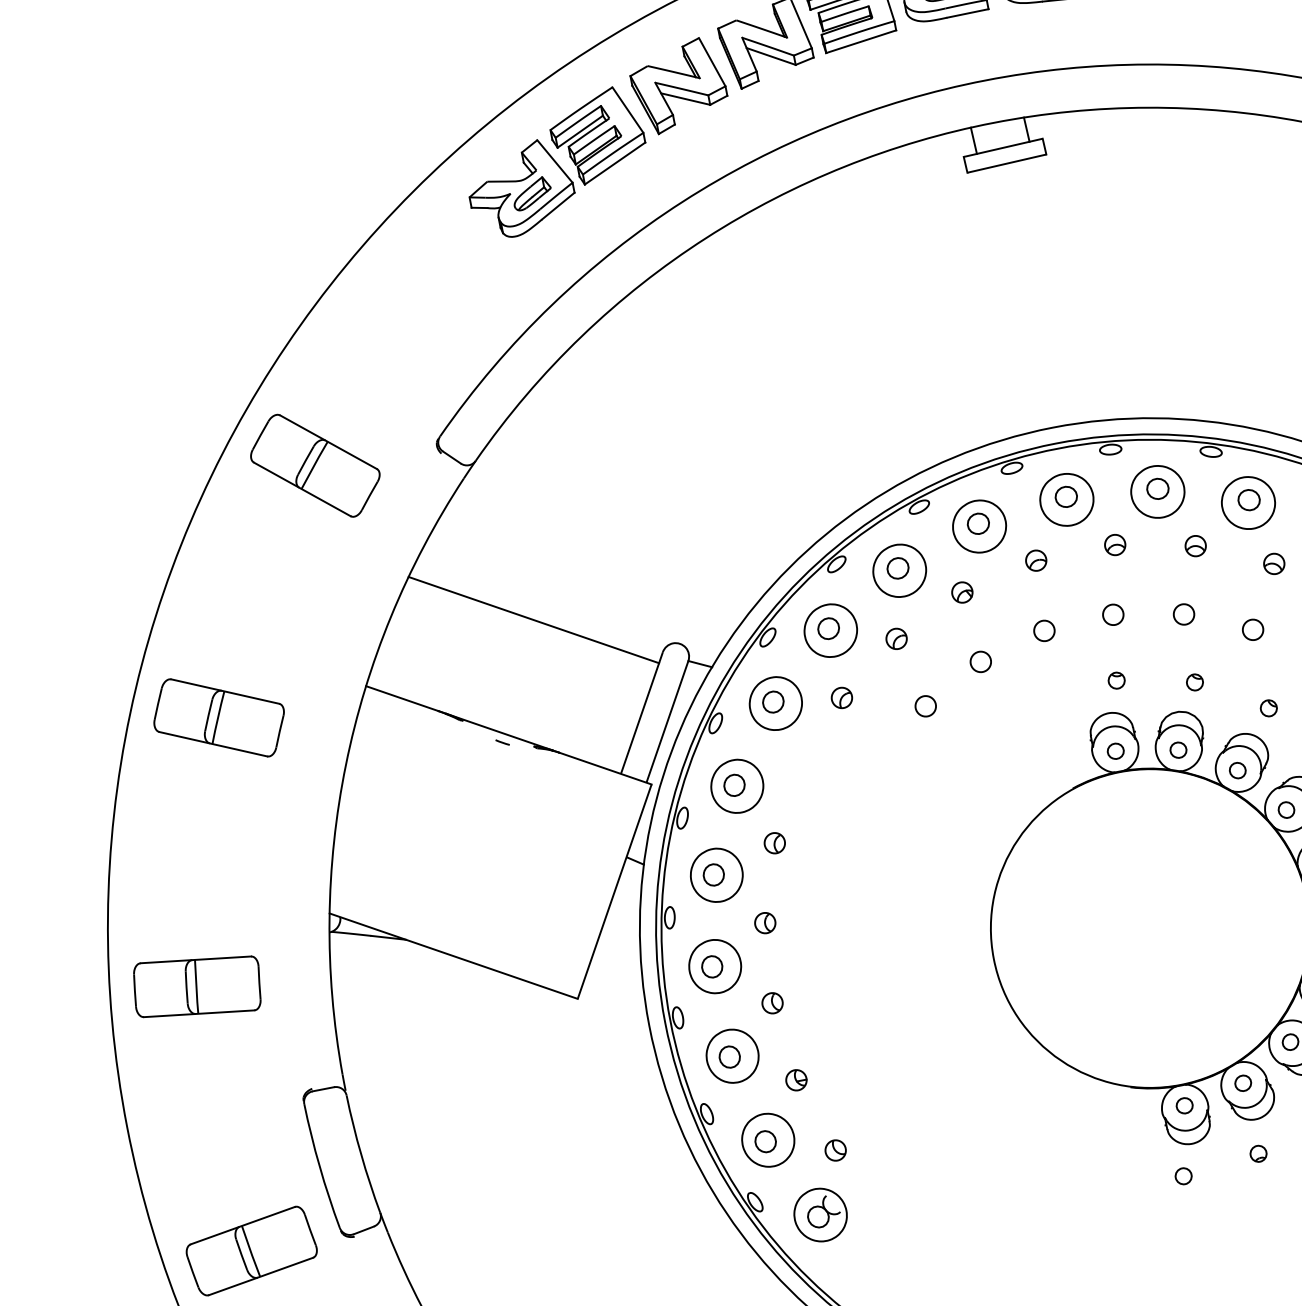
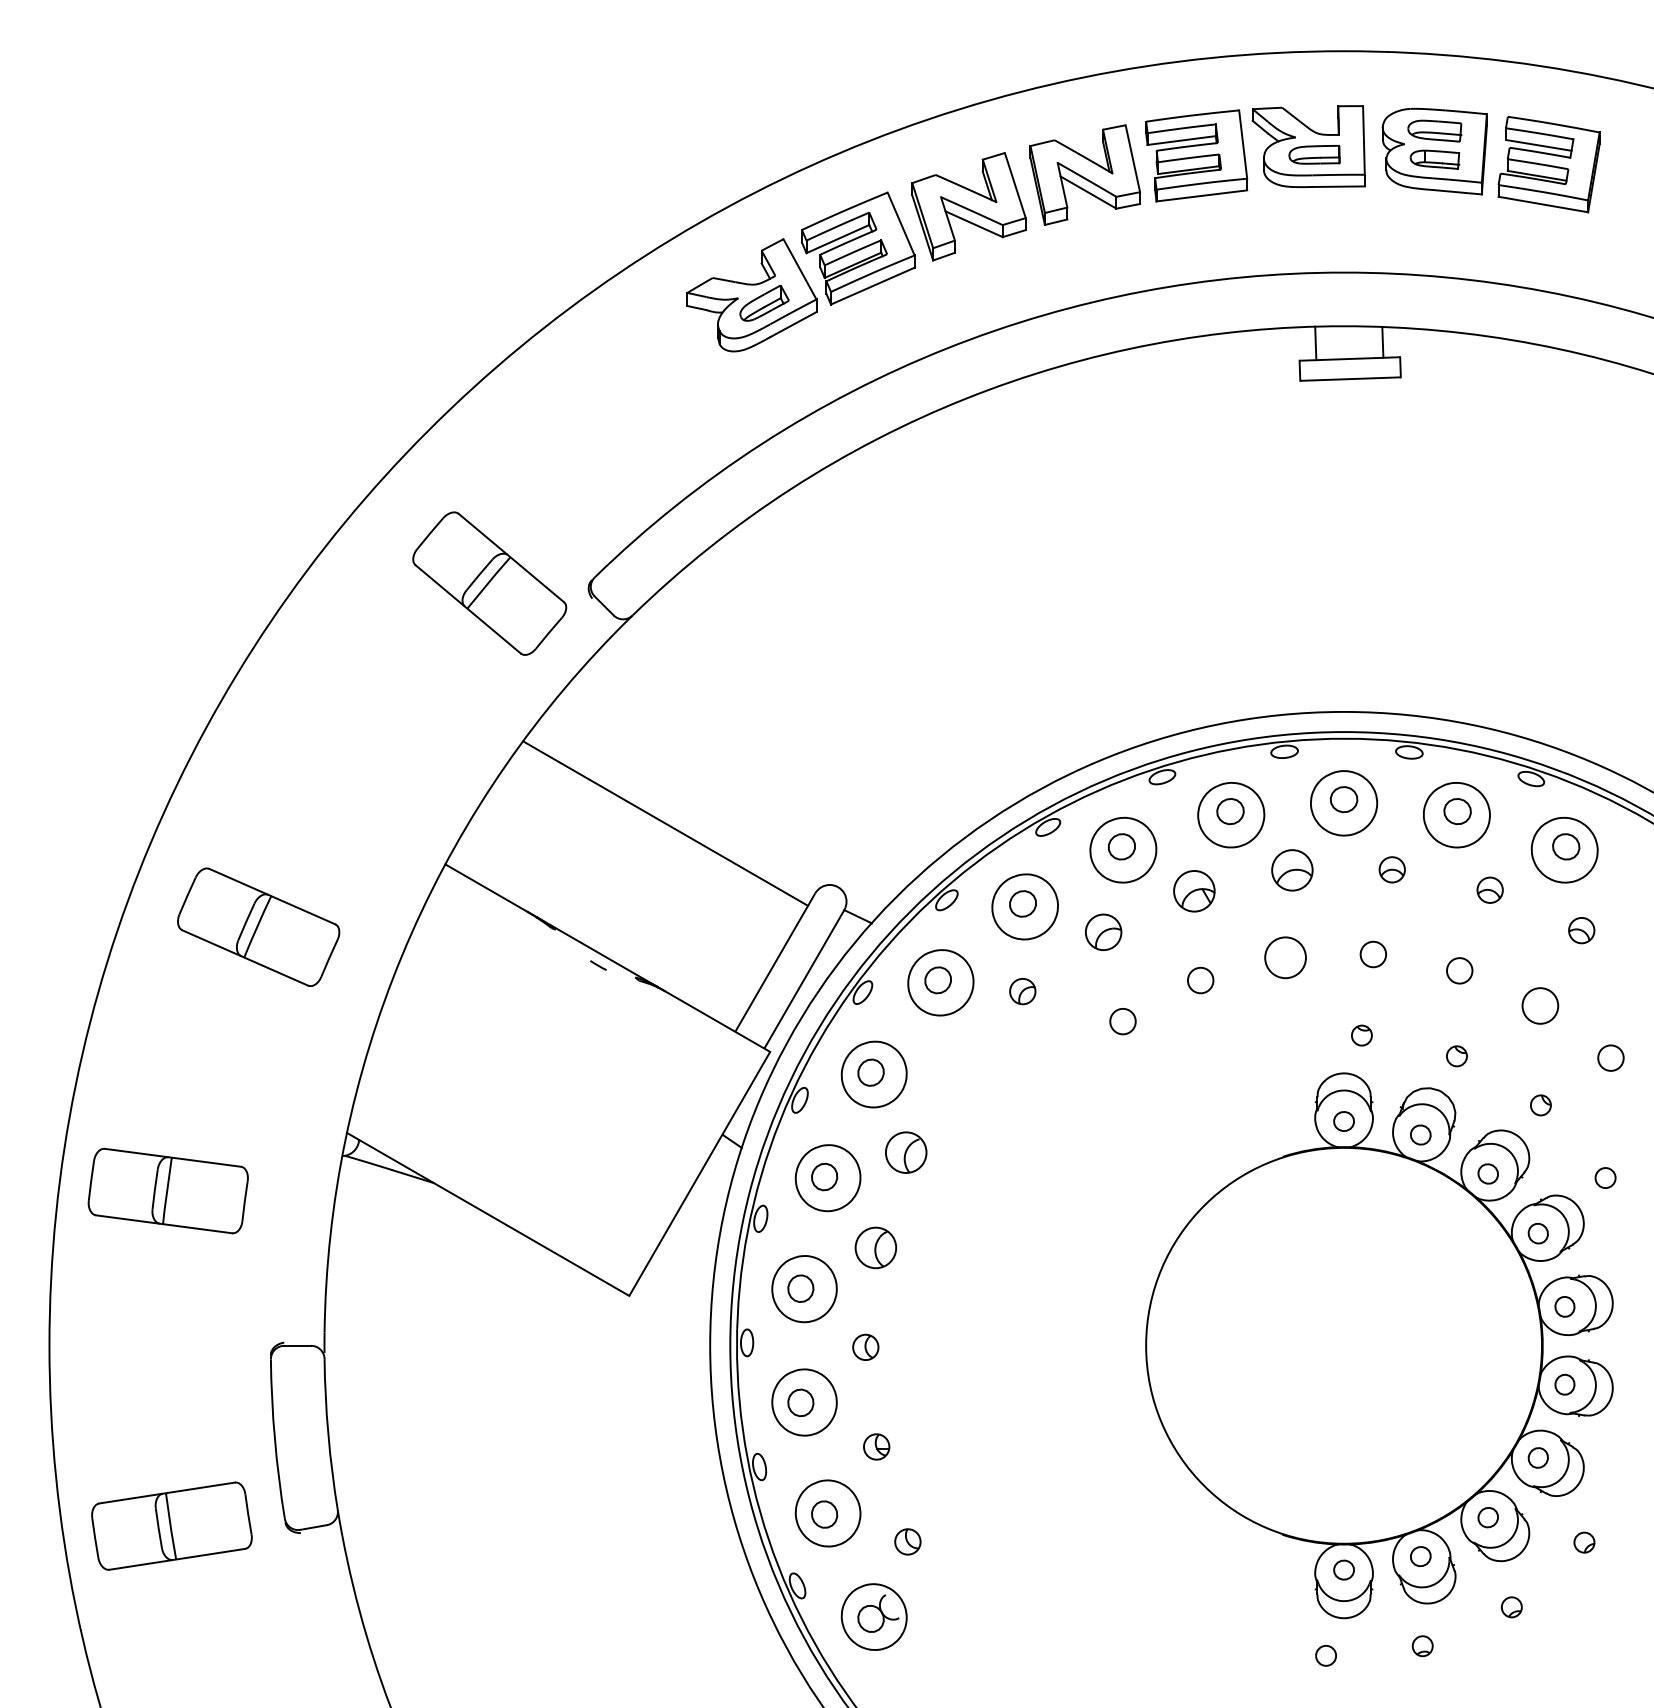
part: (315, 465) -> (489, 583), moved
part: (1035, 560) -> (1291, 869), size x1.6
part: (962, 592) -> (1194, 891), size x1.6
circle: (1252, 629) -> (1539, 1005), size x1.4
circle: (1044, 630) -> (1285, 957), size x1.6
part: (895, 639) -> (1102, 932), size x1.4
part: (218, 717) -> (258, 926), moved
part: (774, 843) -> (906, 1152), size x1.6
part: (764, 922) -> (875, 1247), size x1.6

